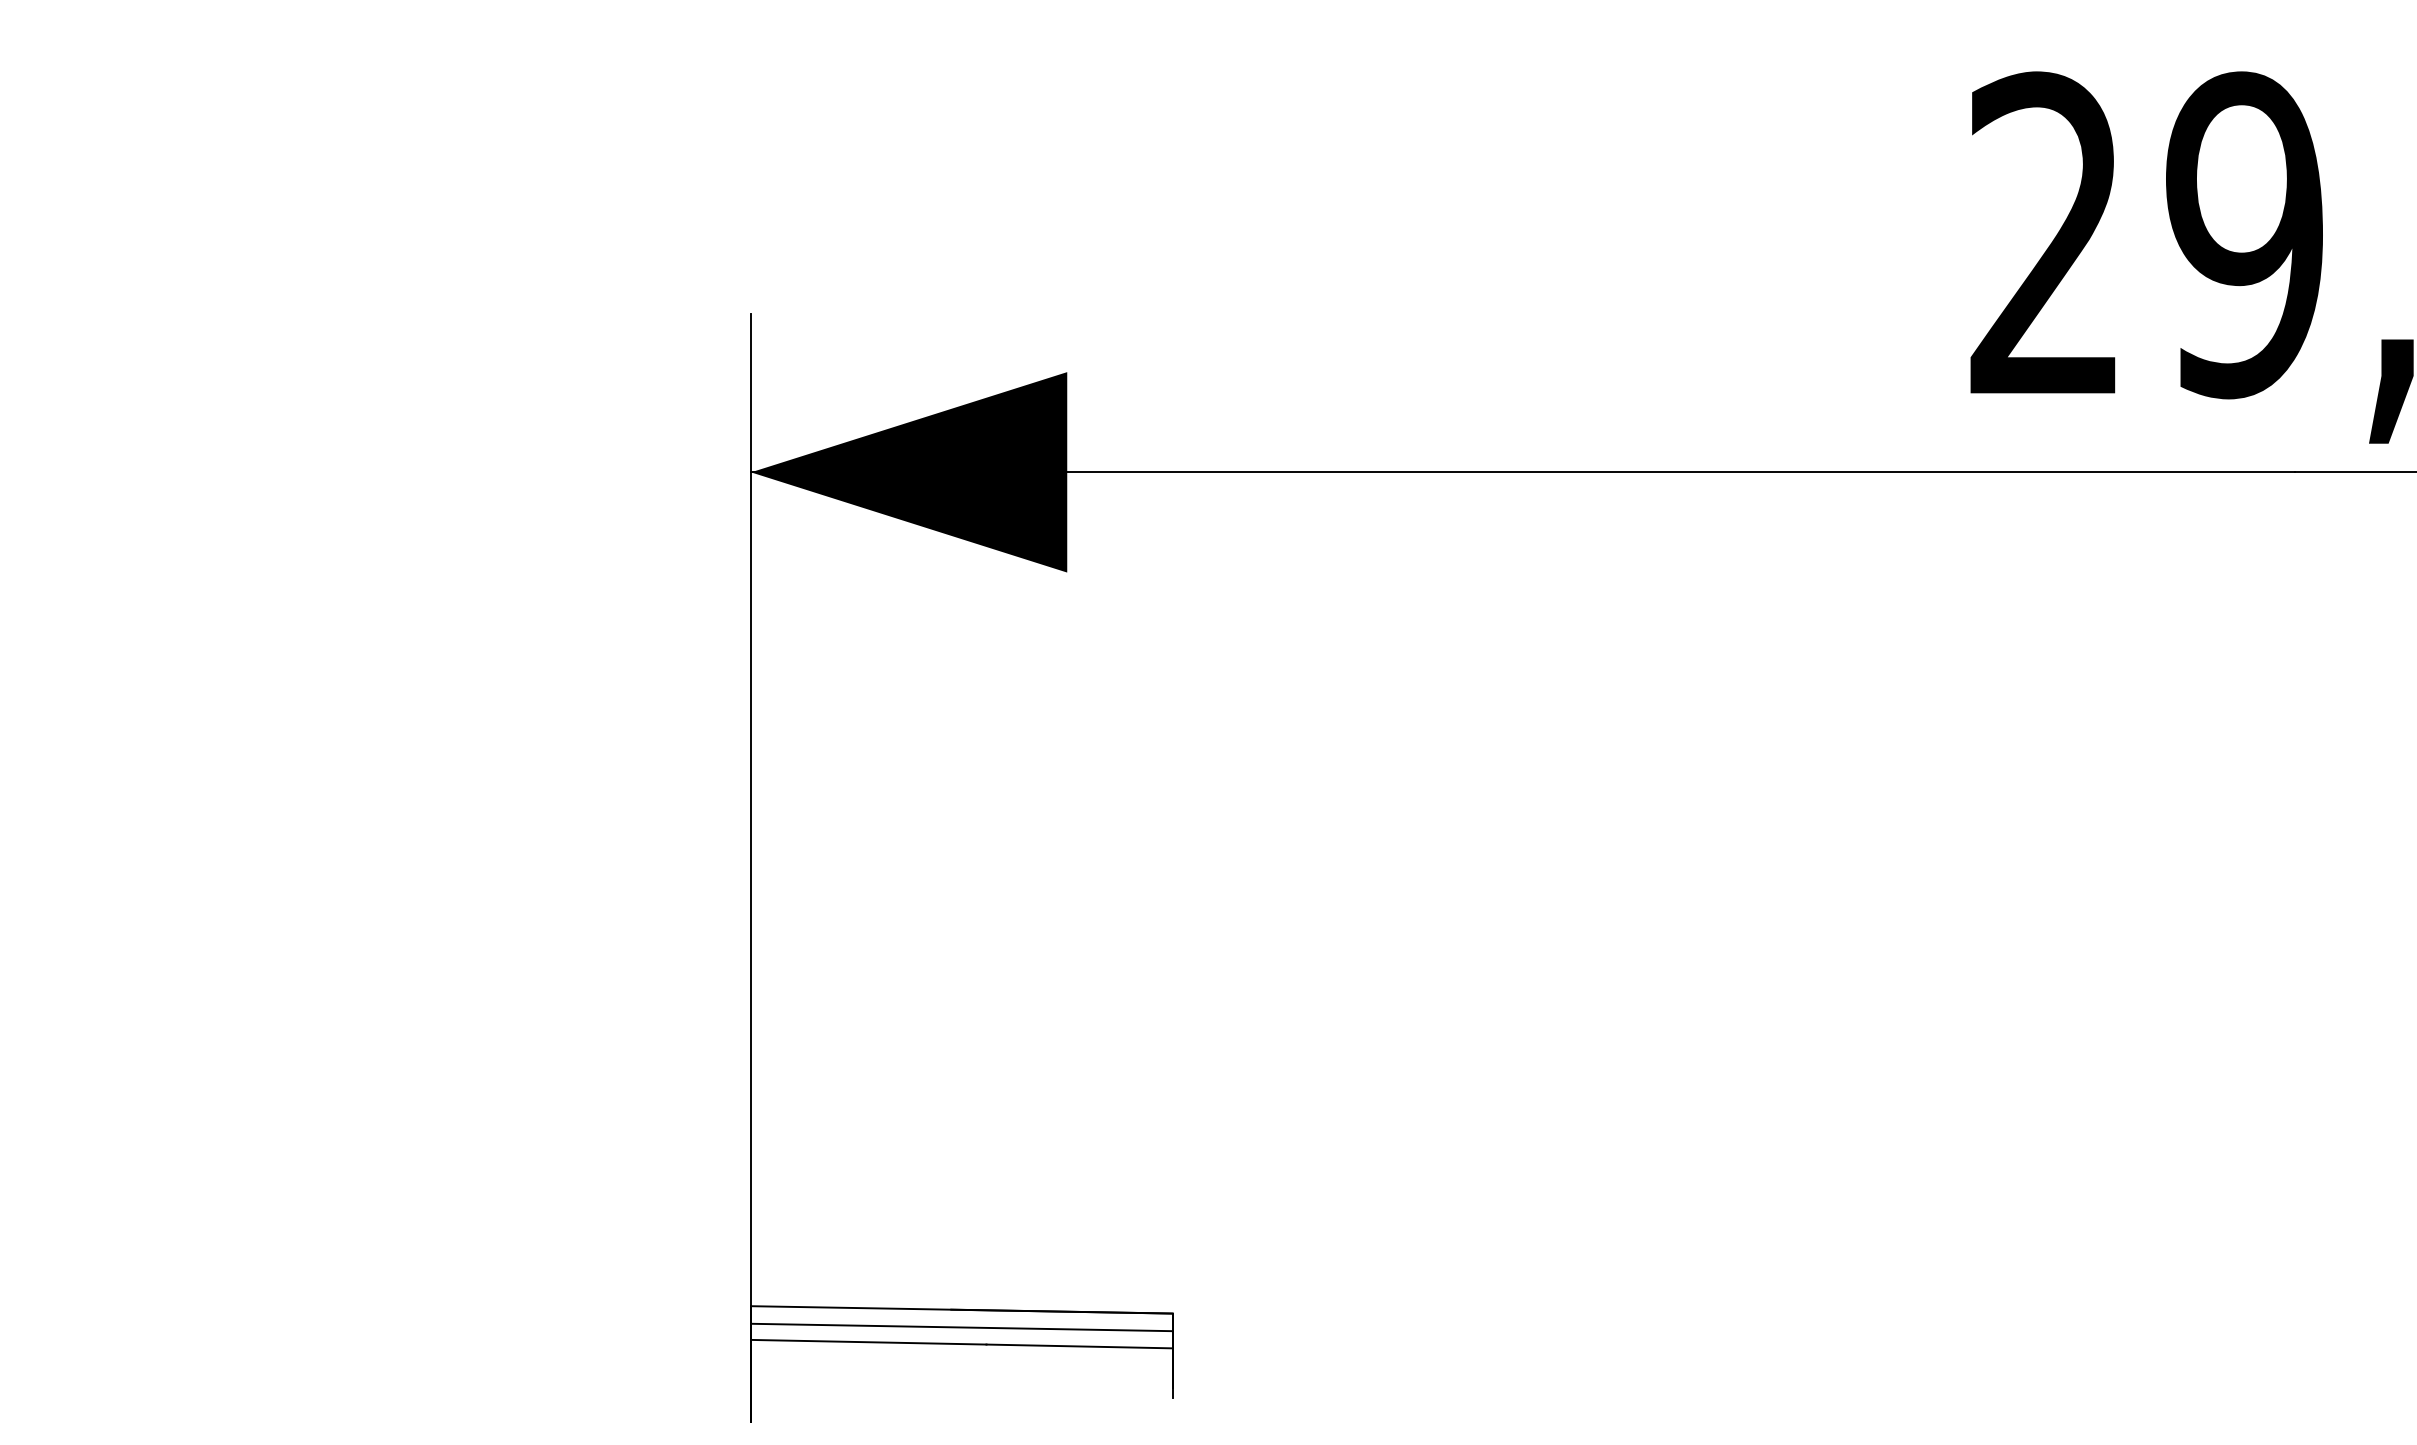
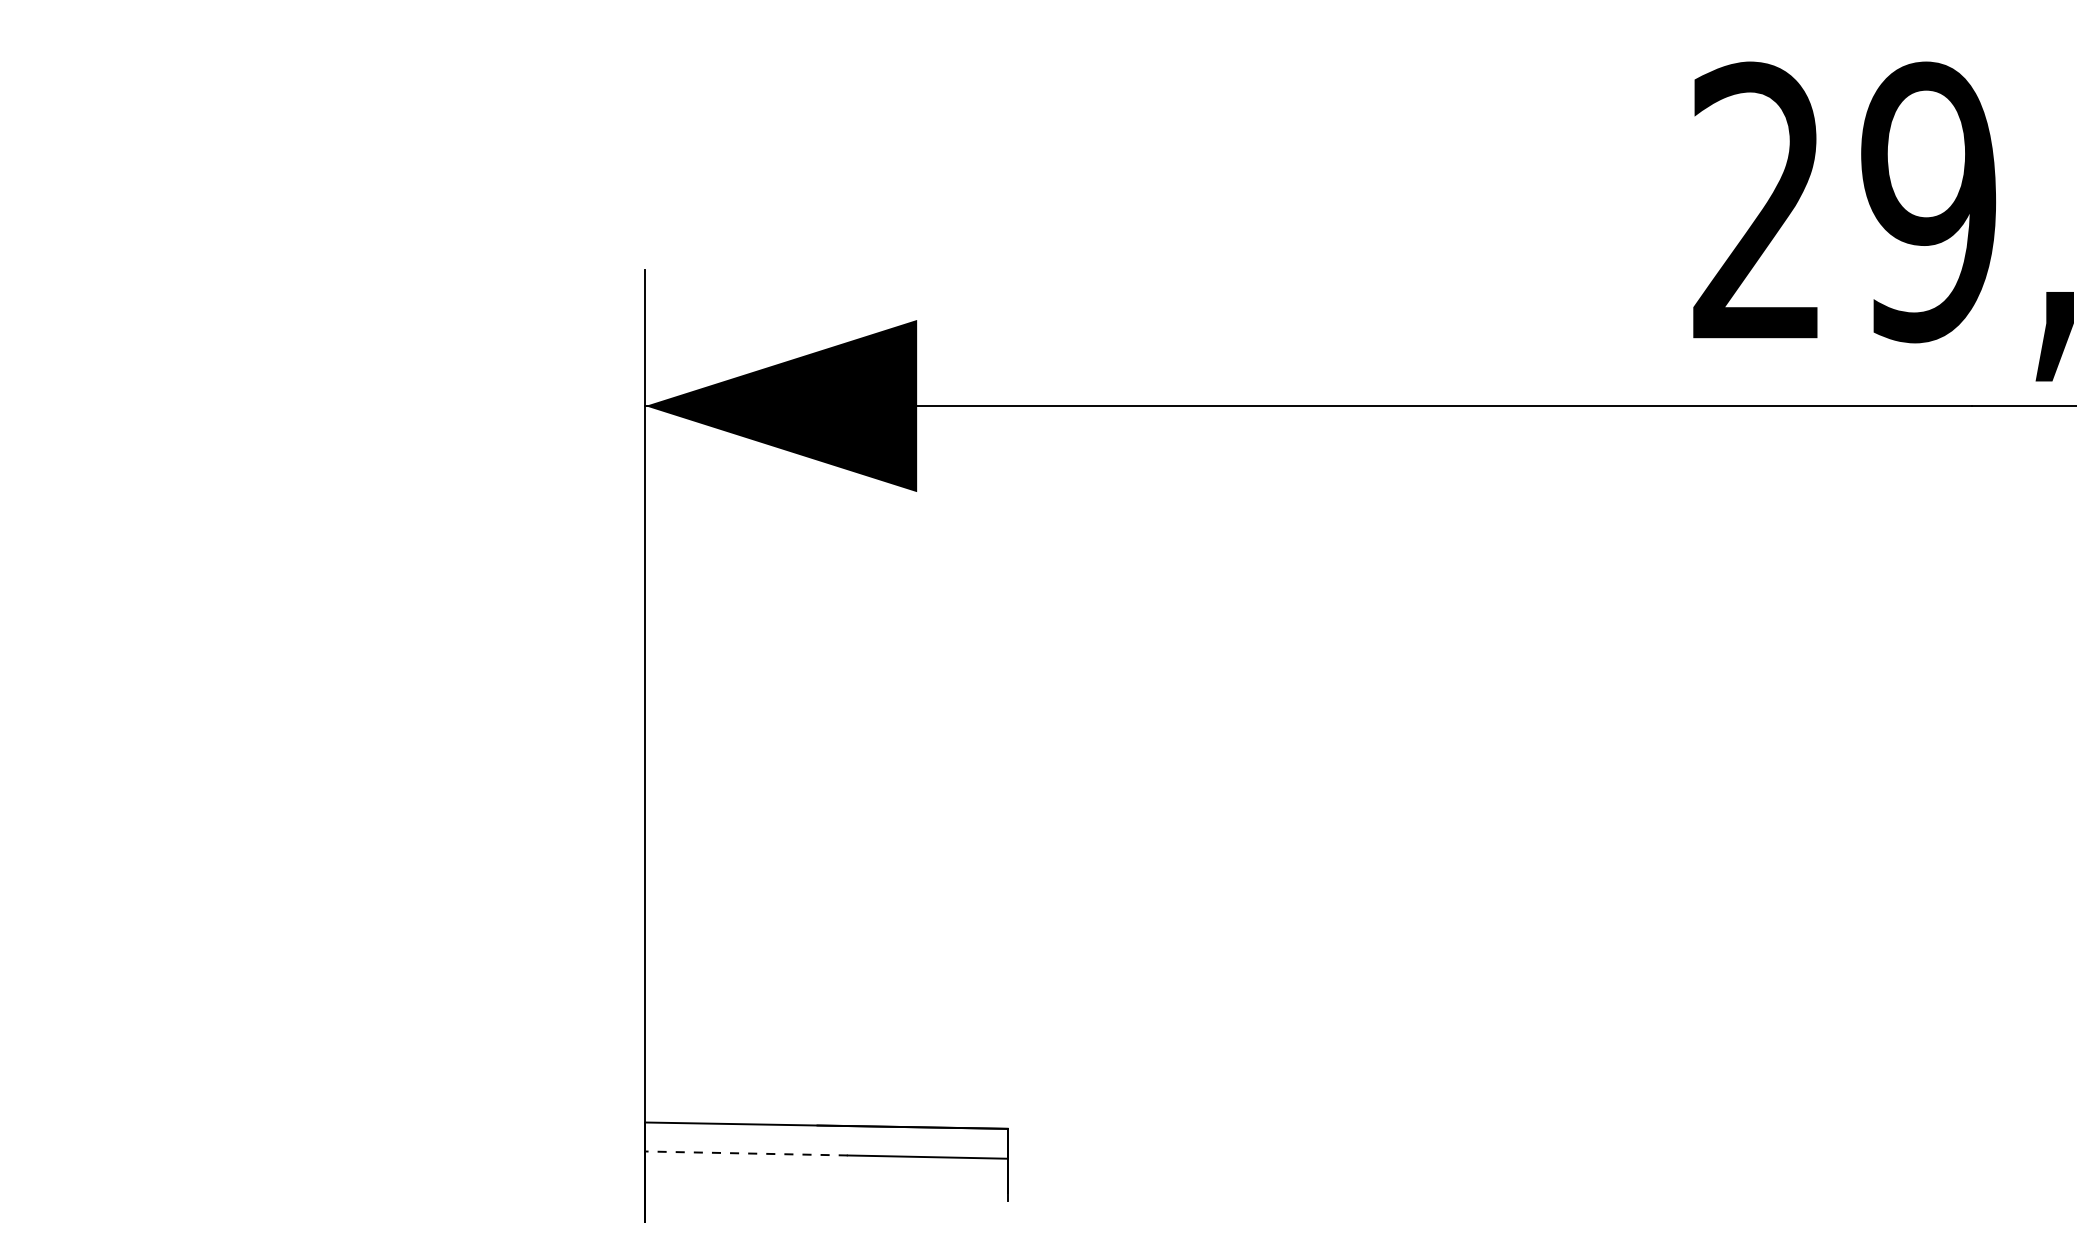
line: (961, 1327) -> (826, 1140), removed
line: (868, 1342) -> (746, 1153), solid -> dashed

